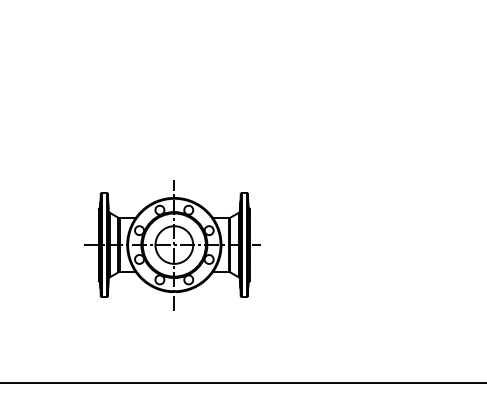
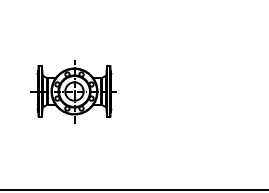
part: (172, 244) -> (73, 91), moved

